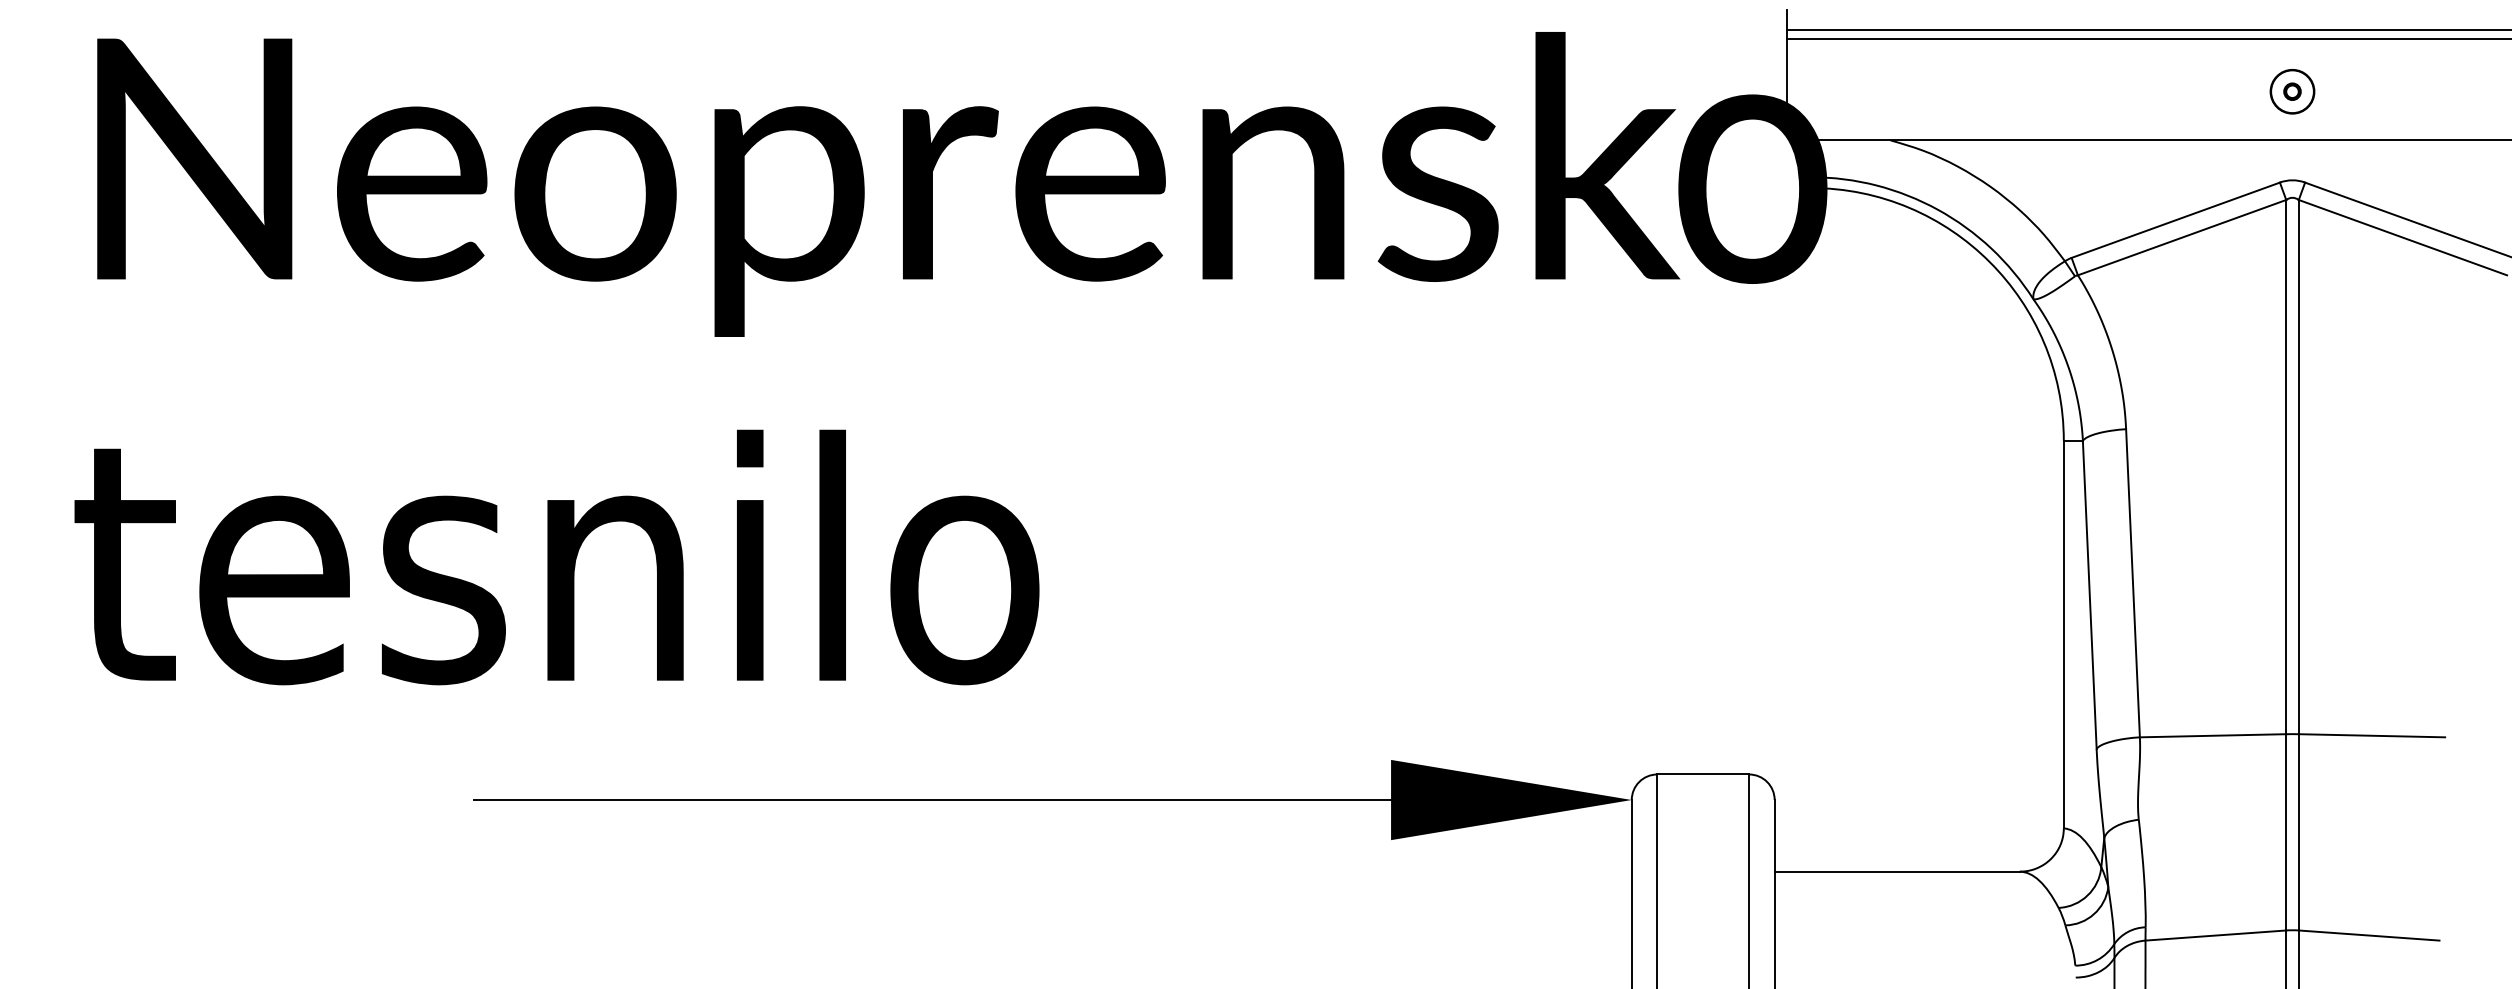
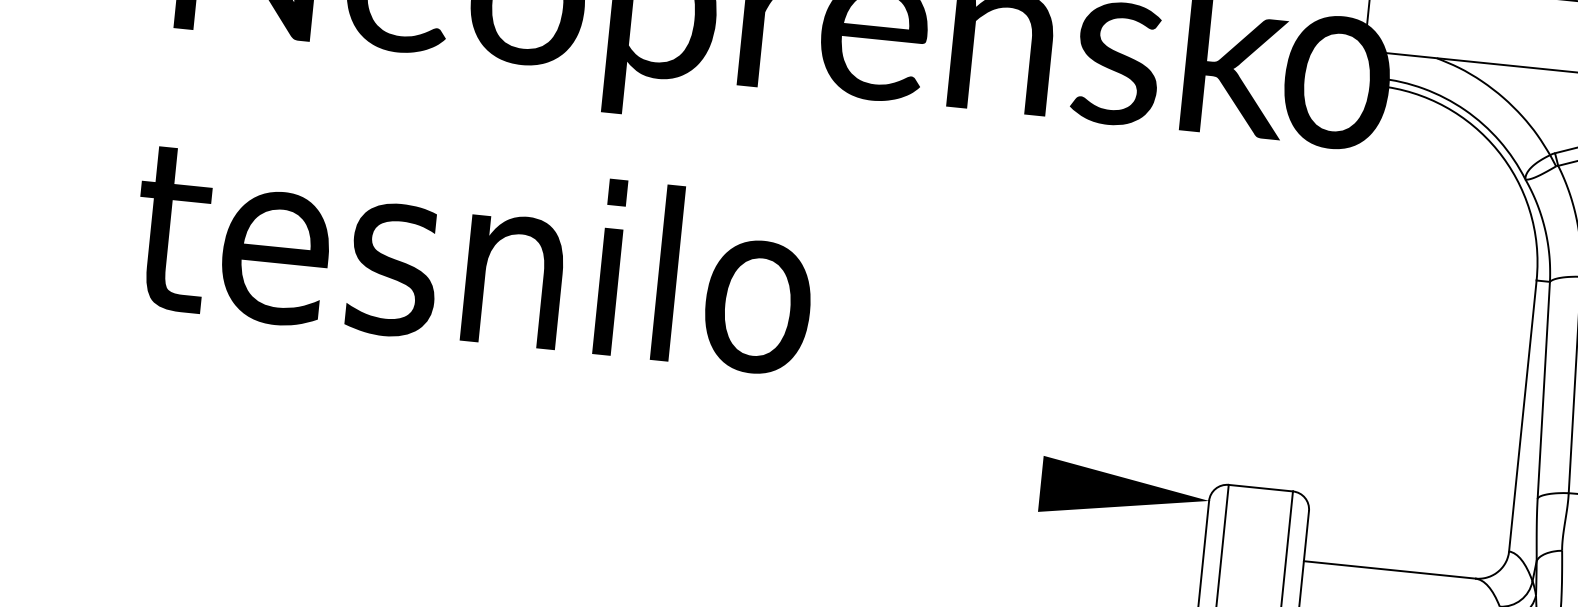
line: (932, 800) -> (720, 451), removed

